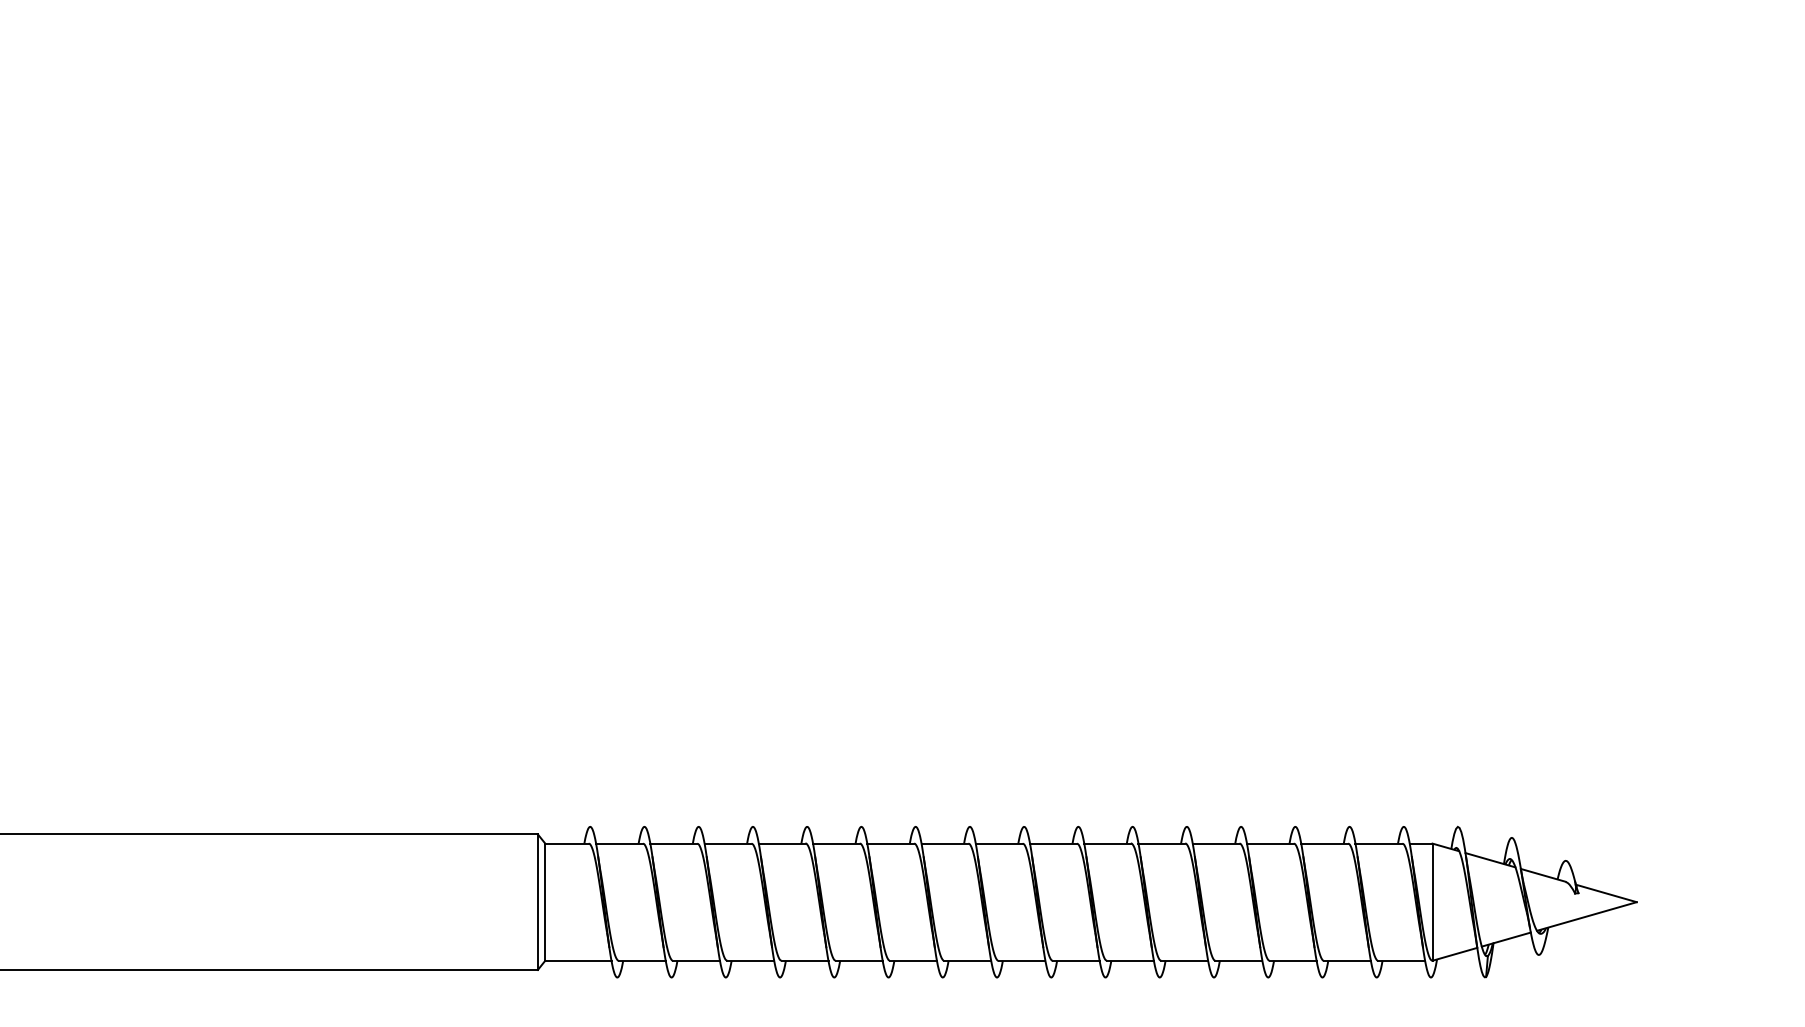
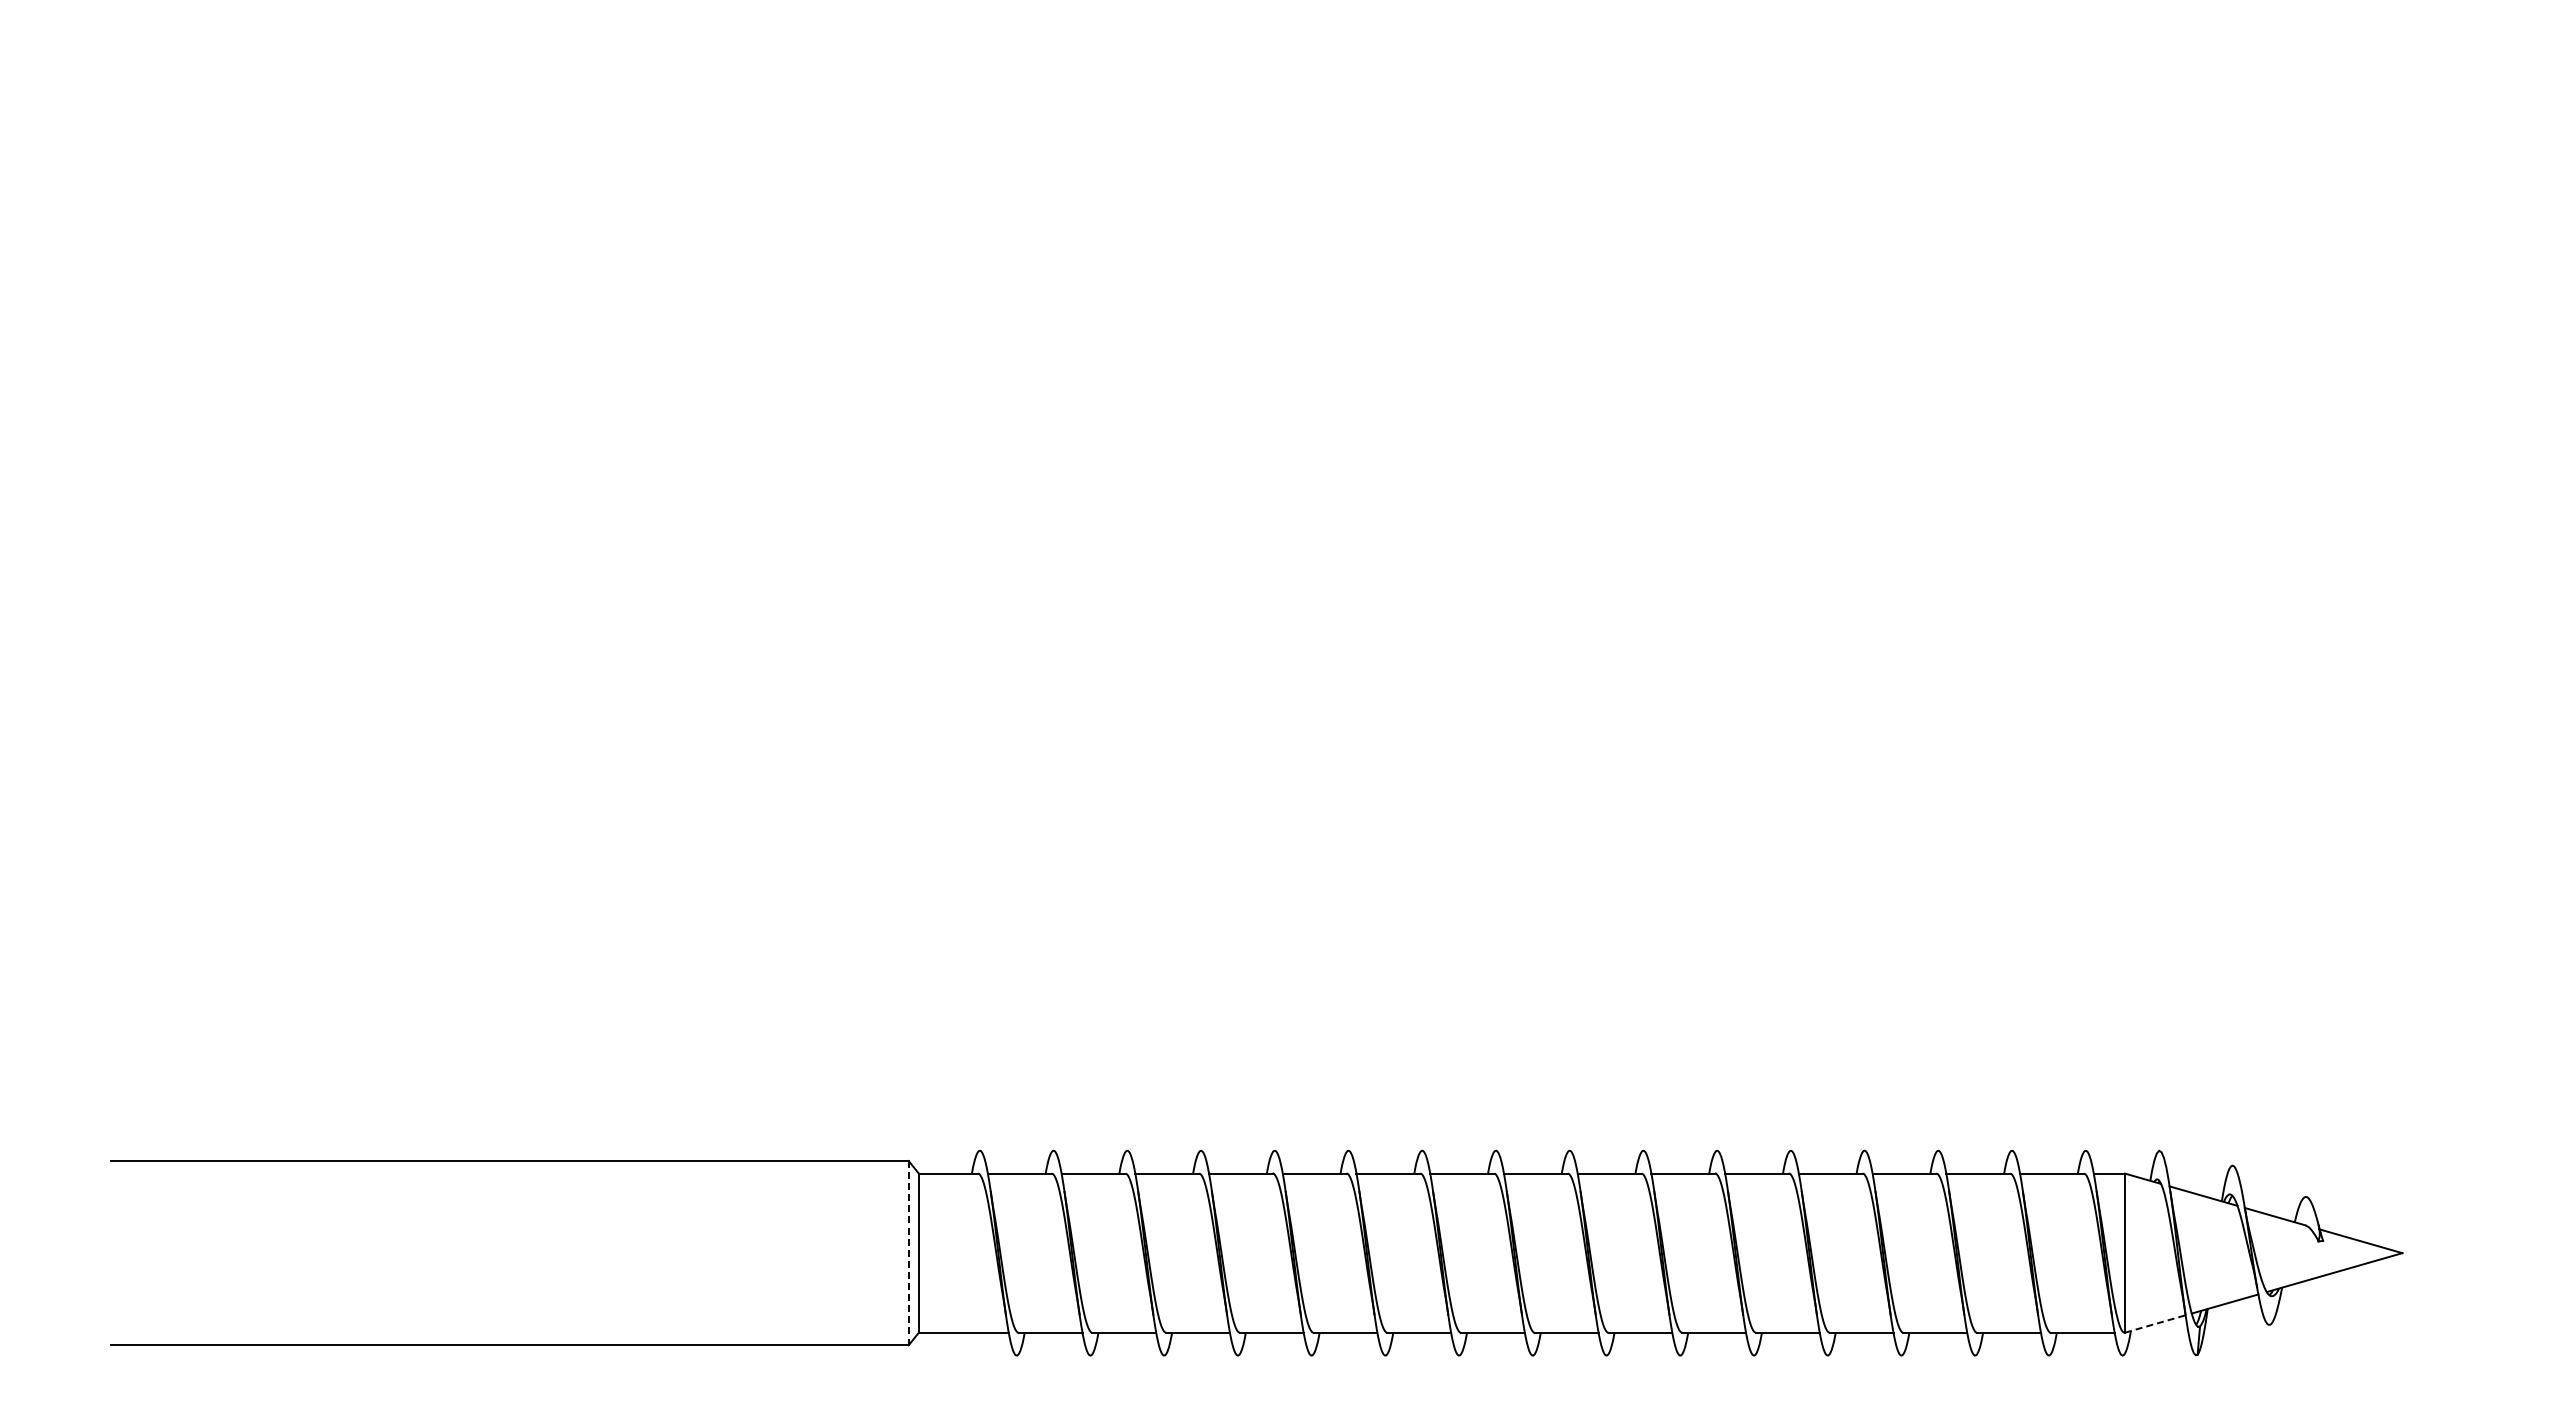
line: (537, 902) -> (908, 1253), solid -> dashed
line: (1455, 954) -> (2155, 1324), solid -> dashed

